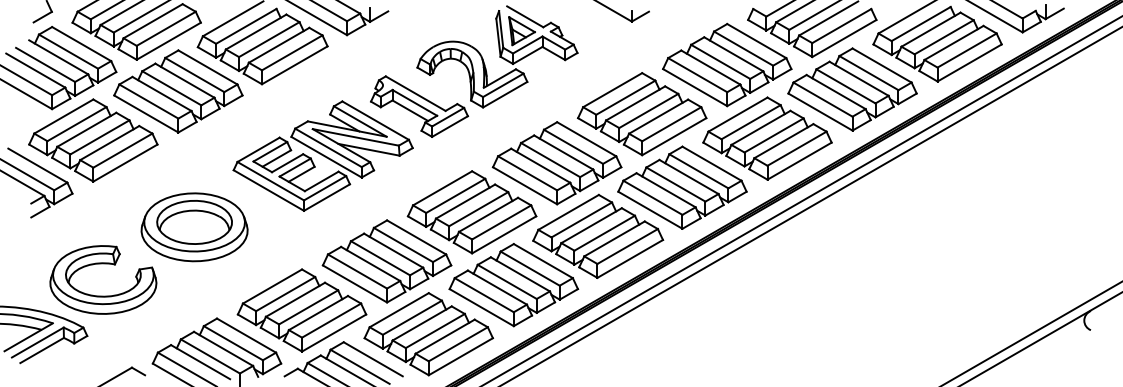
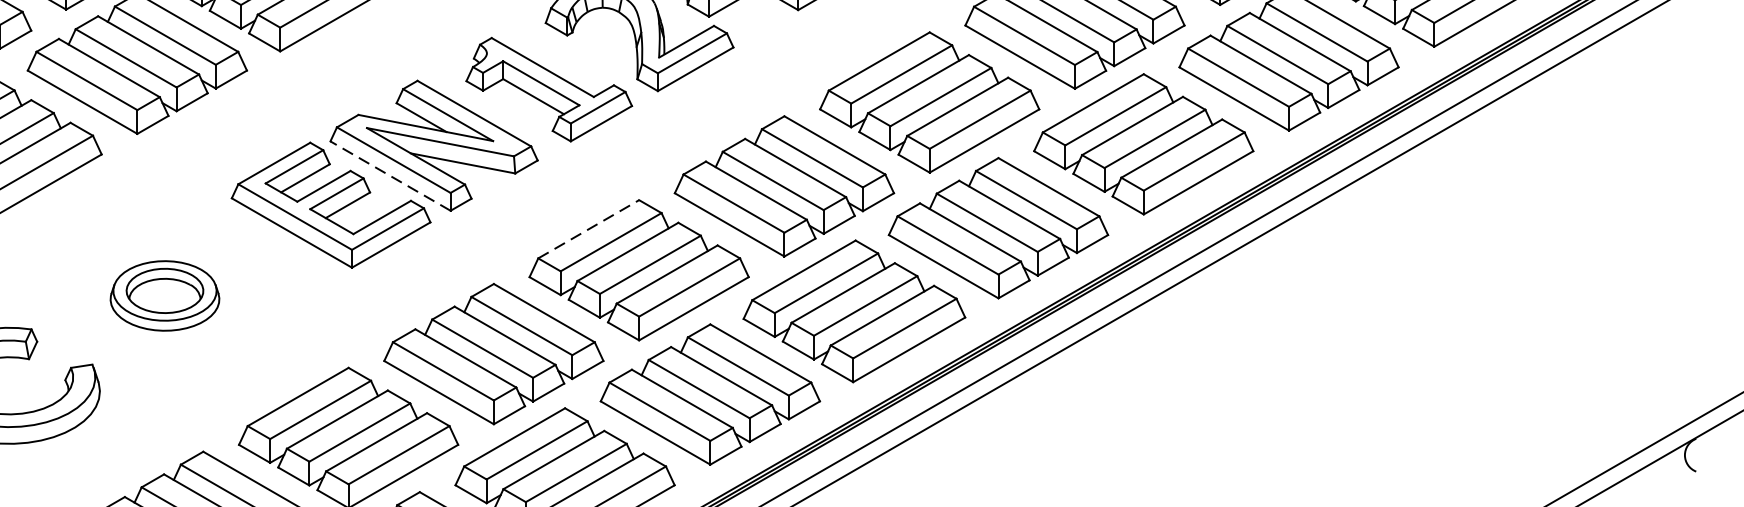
line: (326, 157) -> (390, 176), solid -> dashed
line: (443, 188) -> (590, 229), solid -> dashed
part: (194, 227) -> (164, 296), size x0.6

